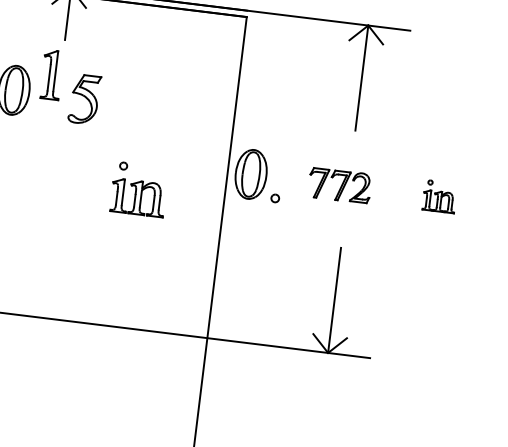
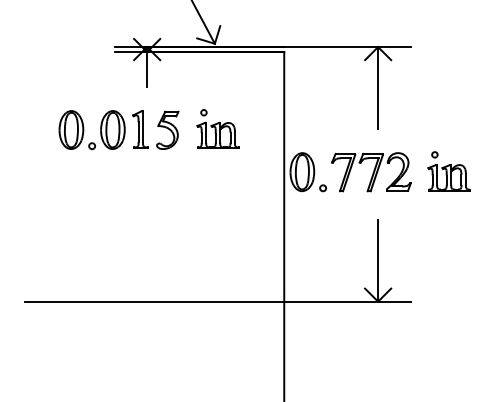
part: (52, 74) -> (140, 129), moved
part: (339, 185) -> (371, 172), size x1.67
part: (138, 188) -> (217, 128), moved
part: (439, 196) -> (448, 171), size x1.67

